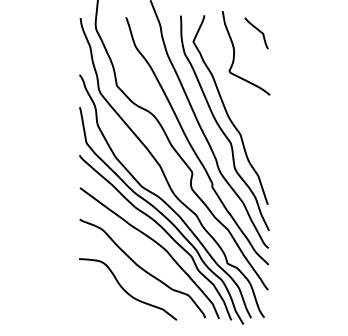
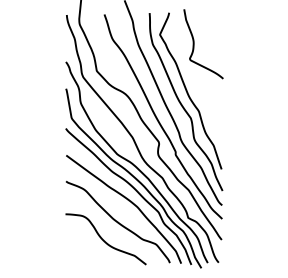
curve: (256, 30) -> (212, 25), removed

